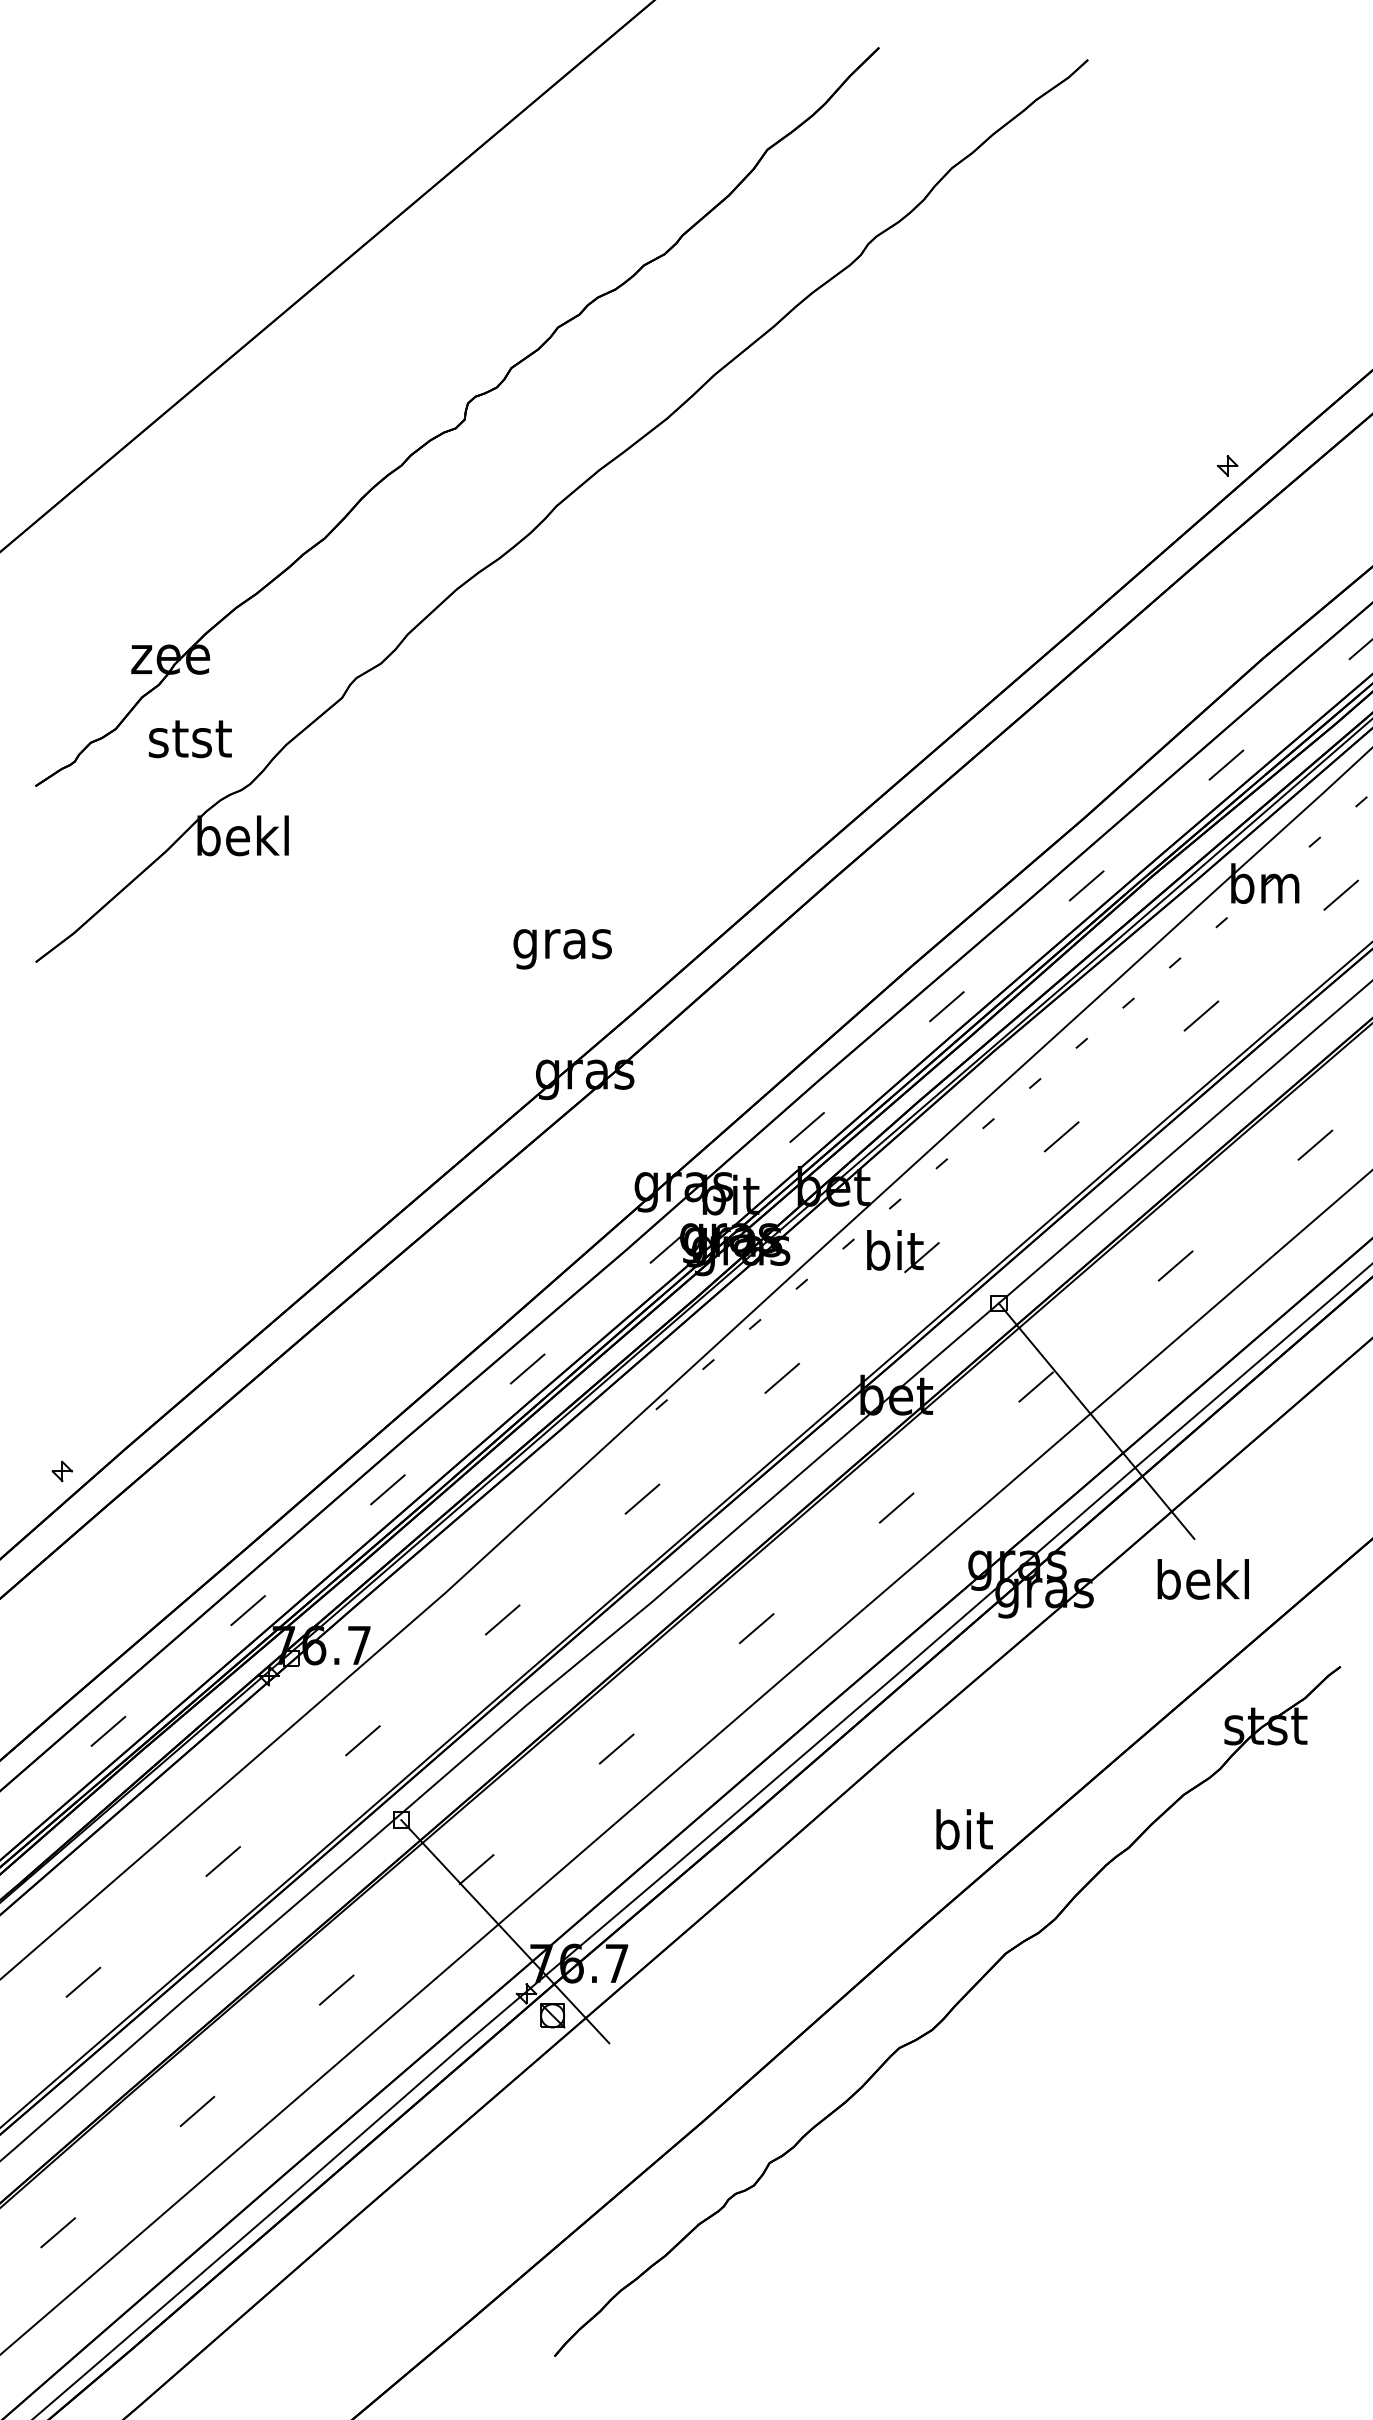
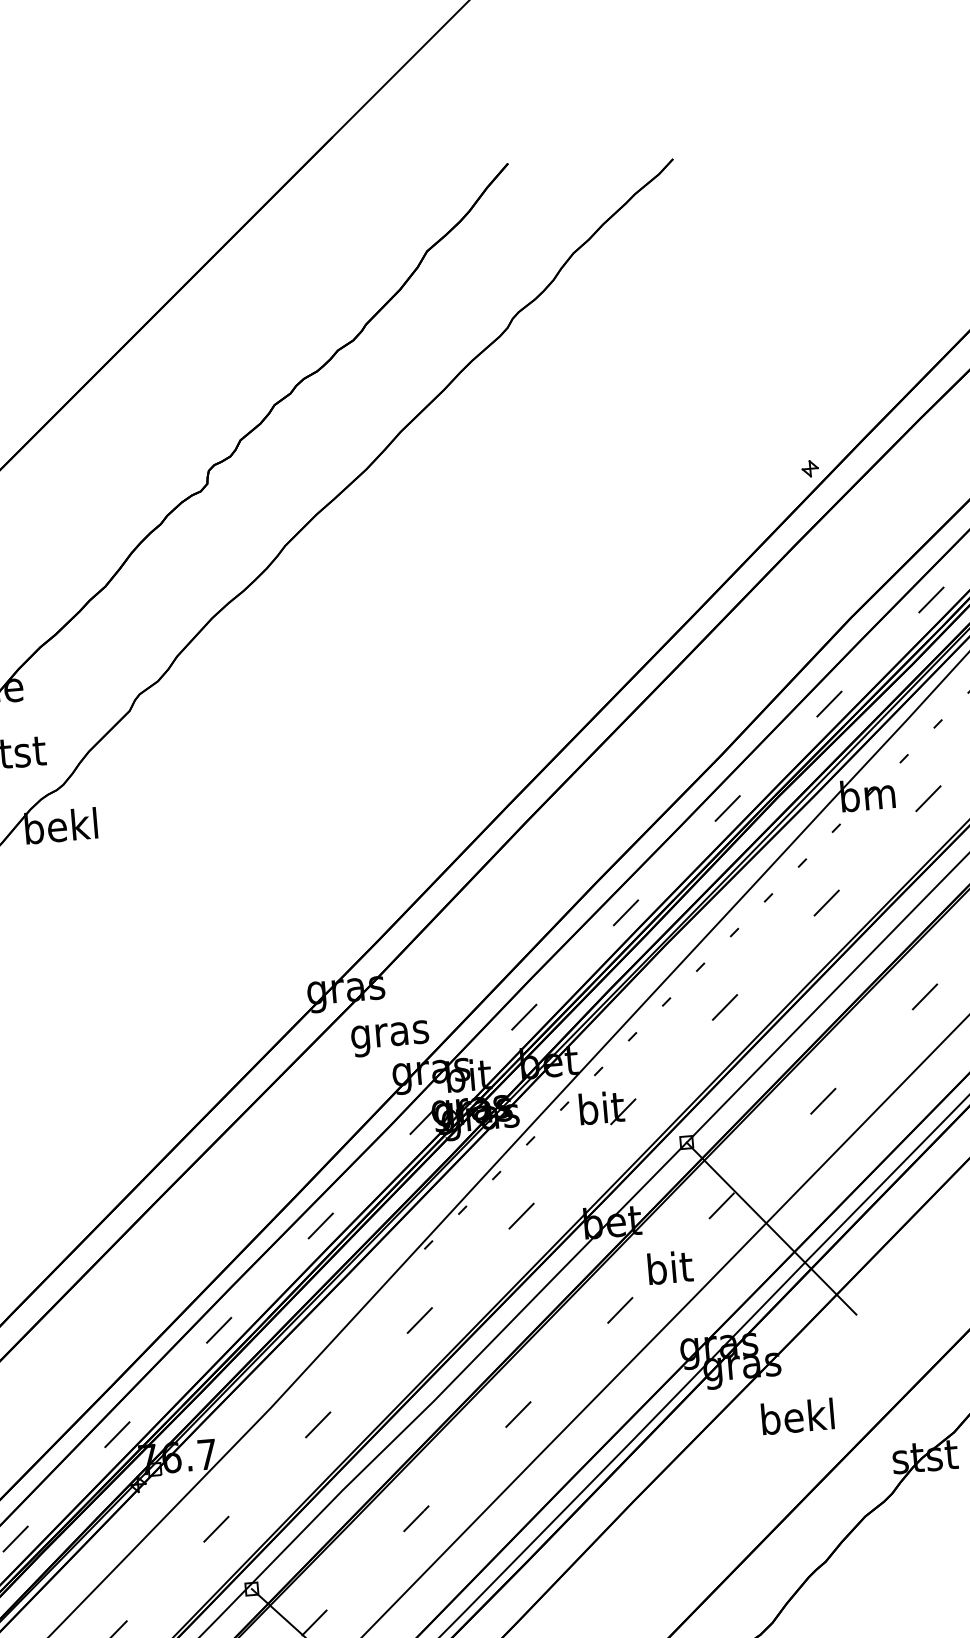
text: (562, 949) -> (390, 1039), moved
text: (1202, 1579) -> (797, 1416), moved
text: (964, 1829) -> (670, 1267), moved

